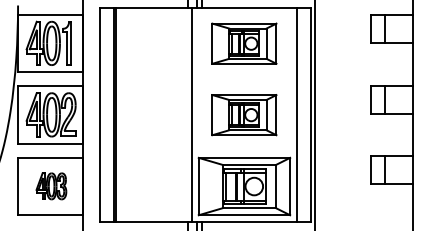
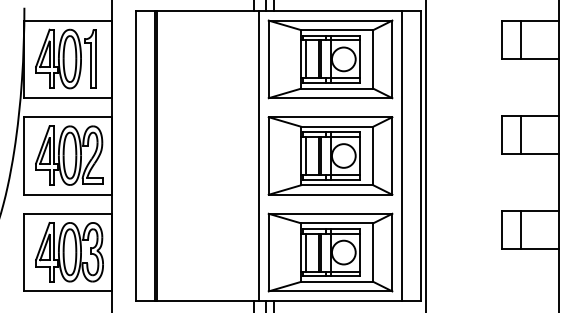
part: (244, 43) -> (330, 59), size x1.43
part: (244, 114) -> (330, 155), size x1.43
part: (51, 186) -> (69, 252), size x1.67

